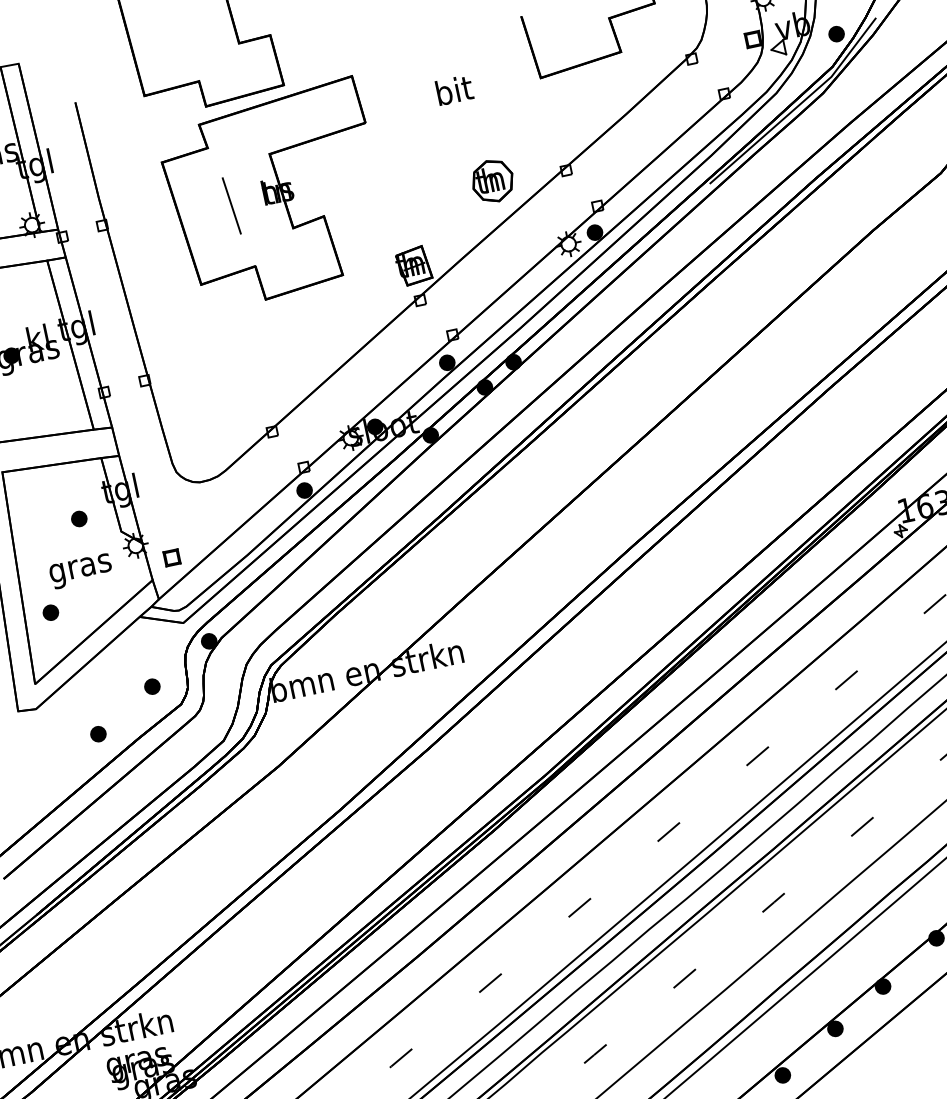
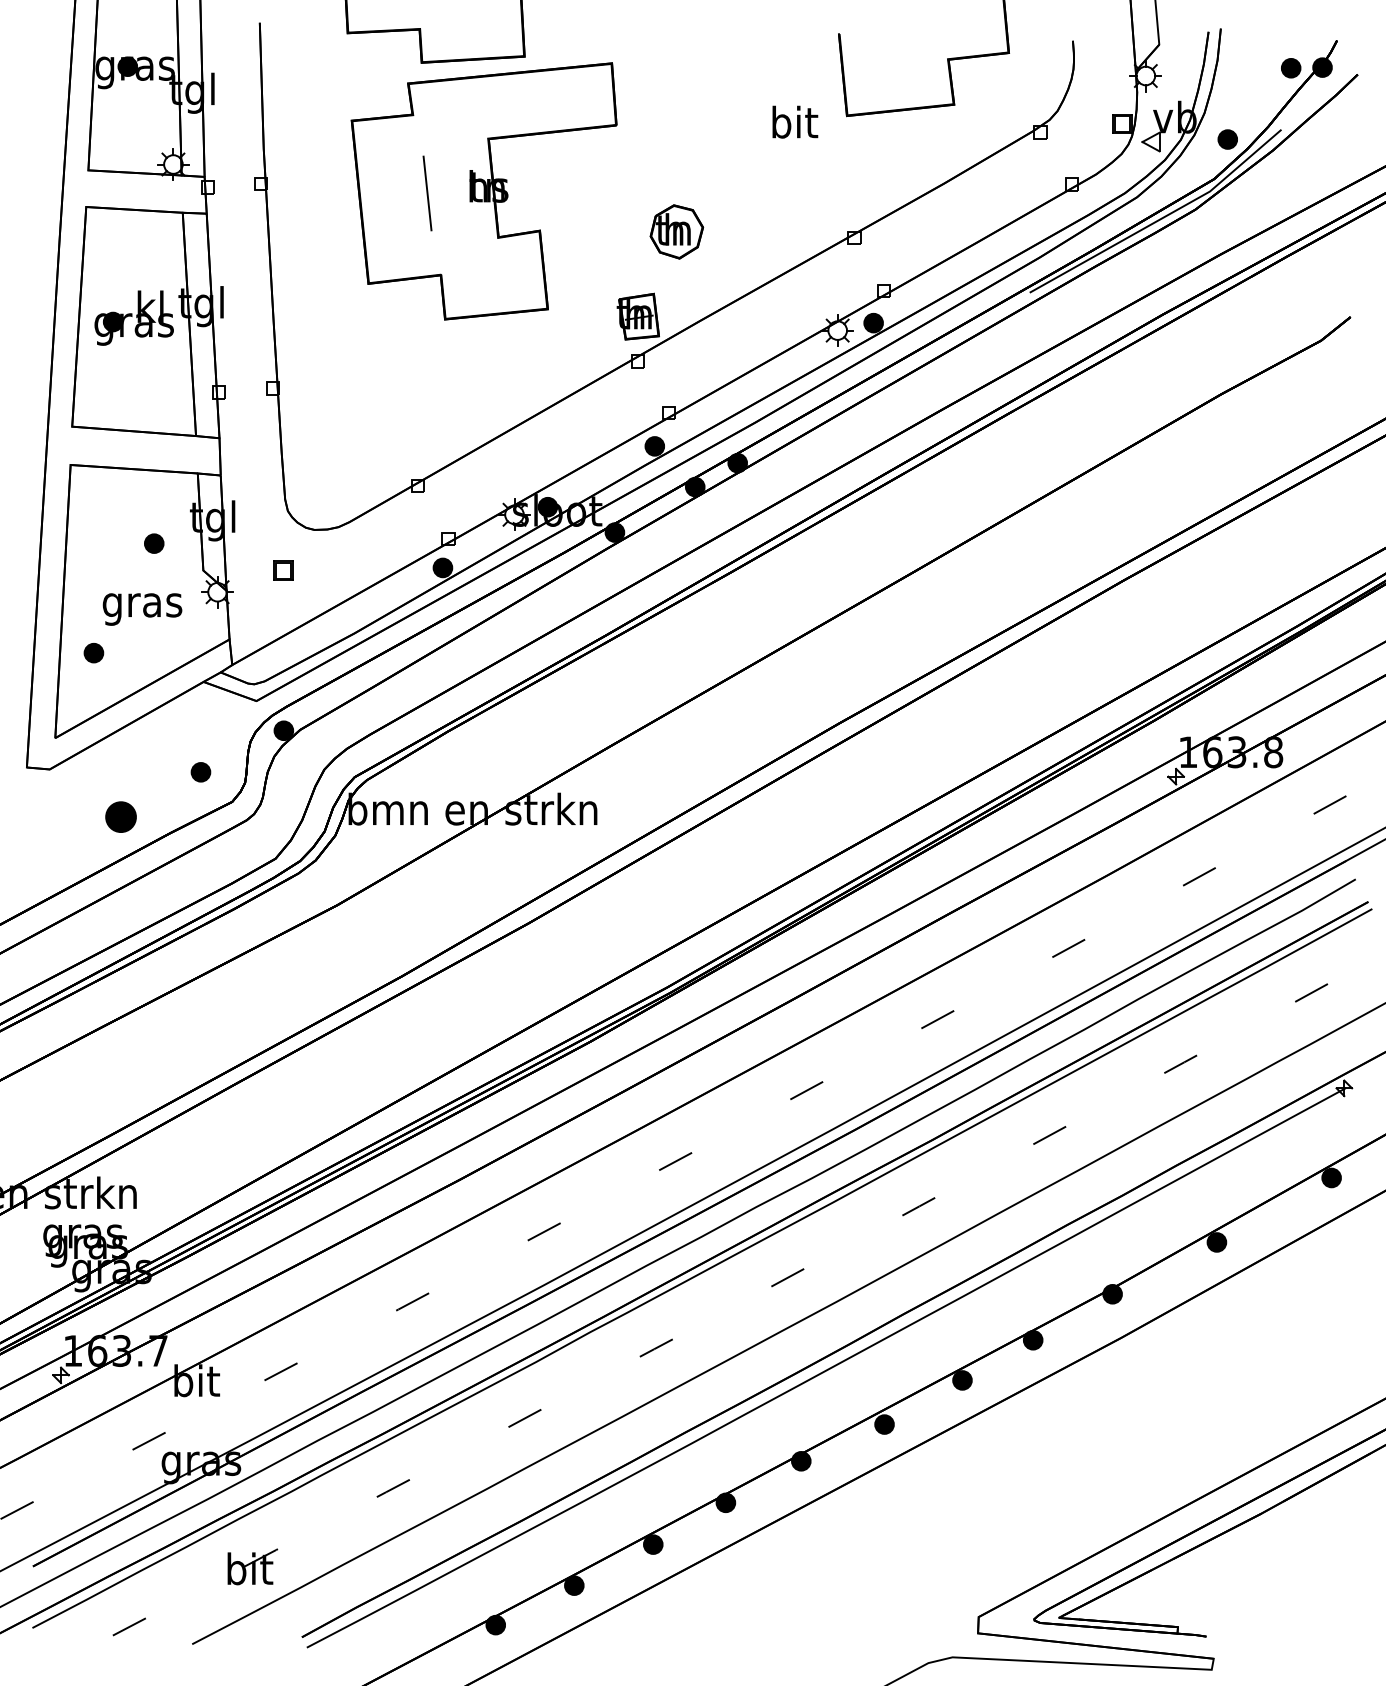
text: (454, 89) -> (795, 121), moved
part: (492, 180) -> (676, 231), moved
part: (171, 557) -> (283, 570), moved
part: (98, 734) -> (120, 817), size x1.6

